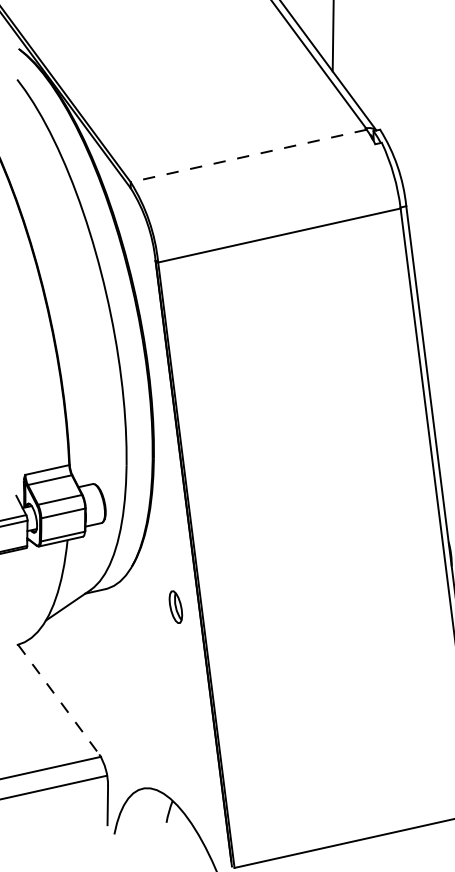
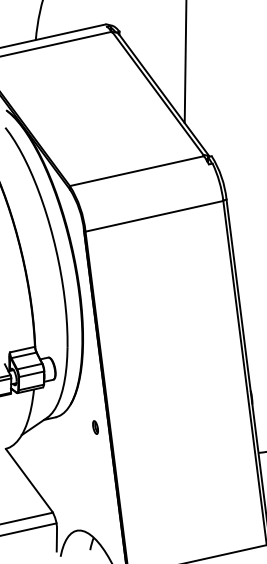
line: (247, 156) -> (136, 171), dashed -> solid
part: (175, 607) -> (95, 427), size x0.71
line: (57, 700) -> (28, 480), dashed -> solid

